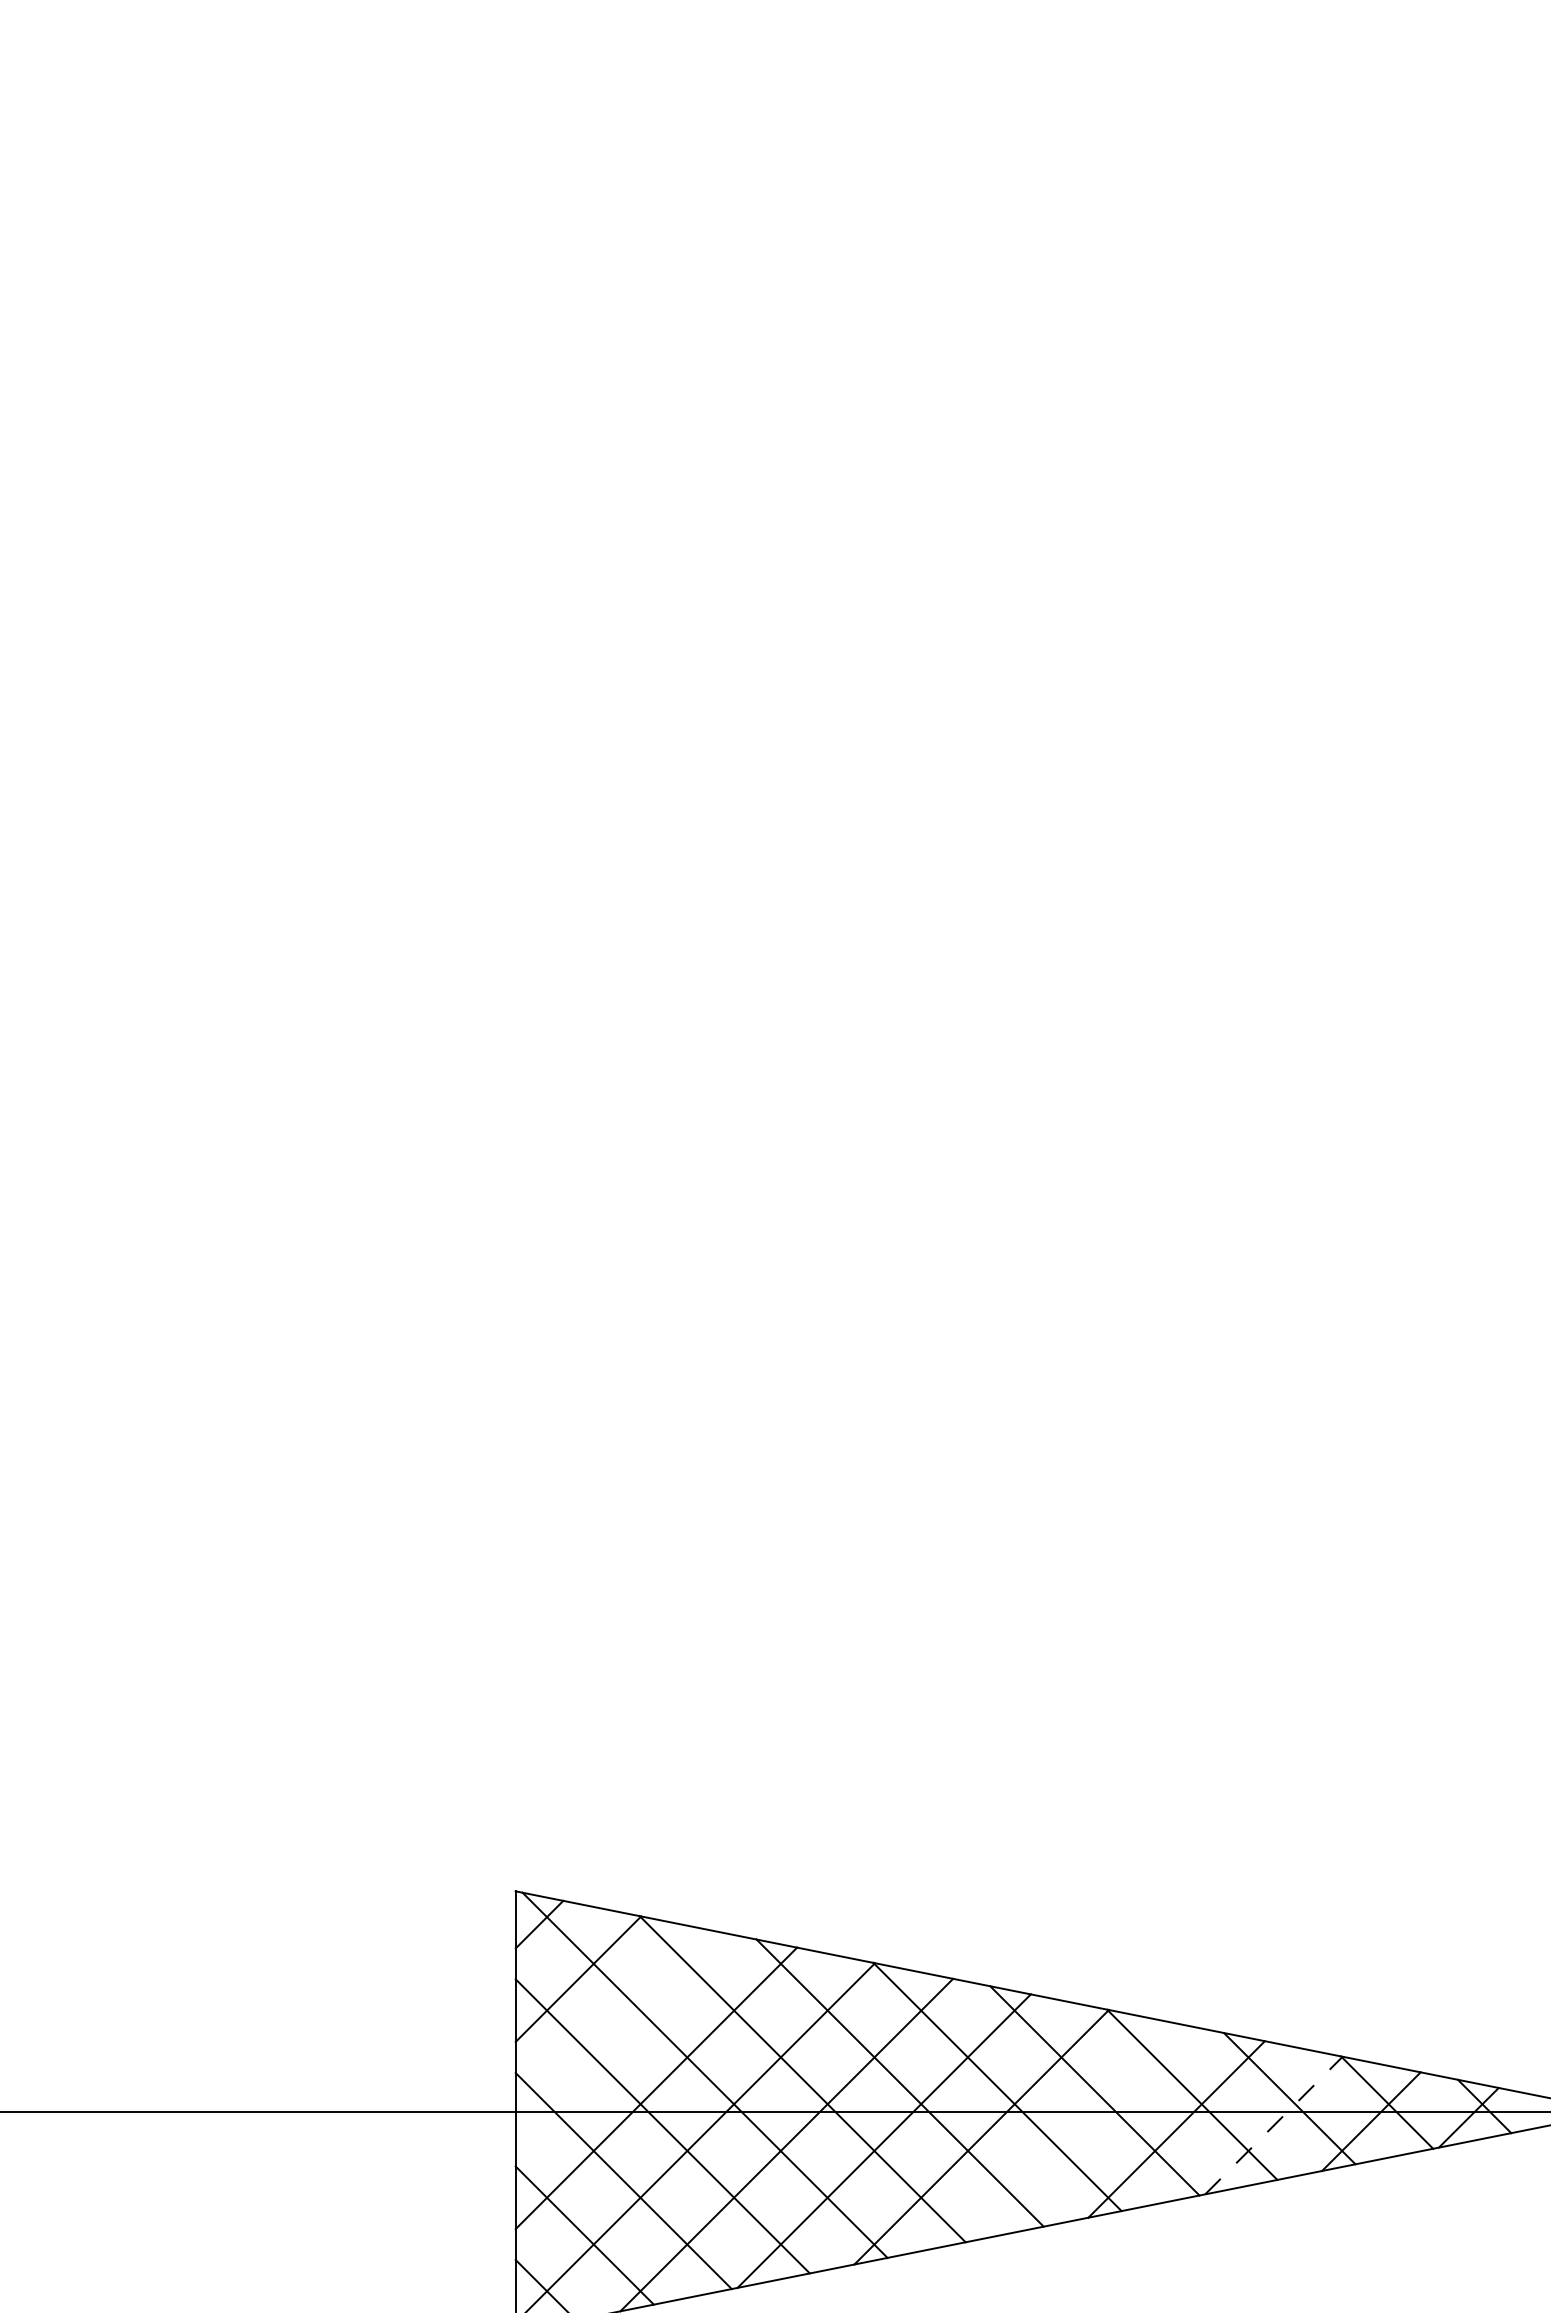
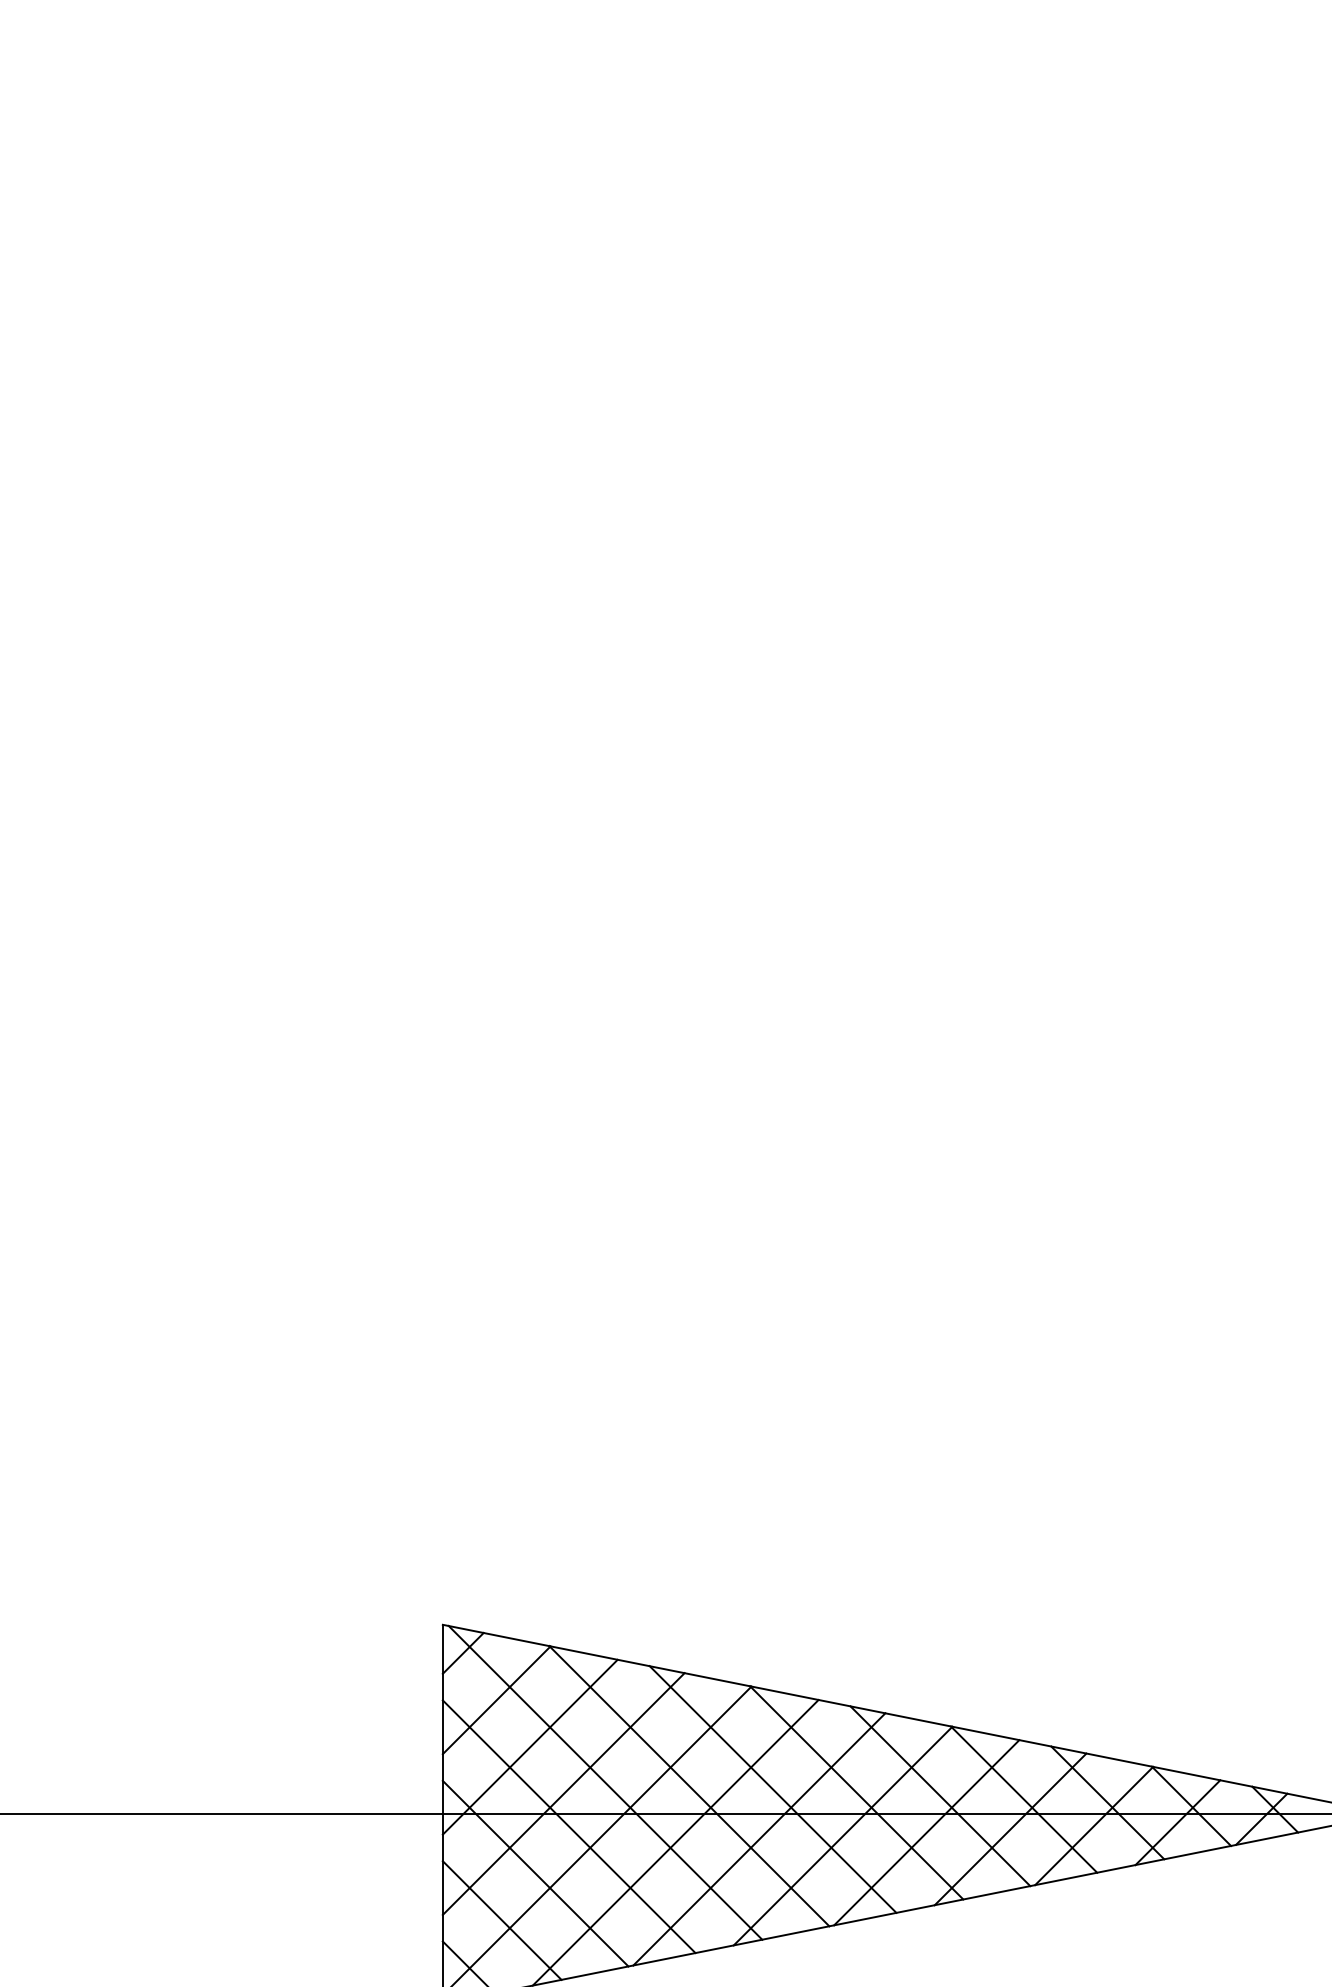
line: (617, 2033) -> (530, 1746), added
line: (1274, 2125) -> (1094, 1825), dashed -> solid
line: (1078, 2133) -> (926, 1832), added

